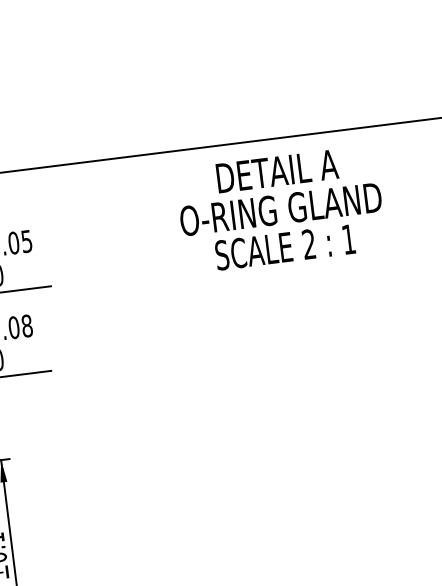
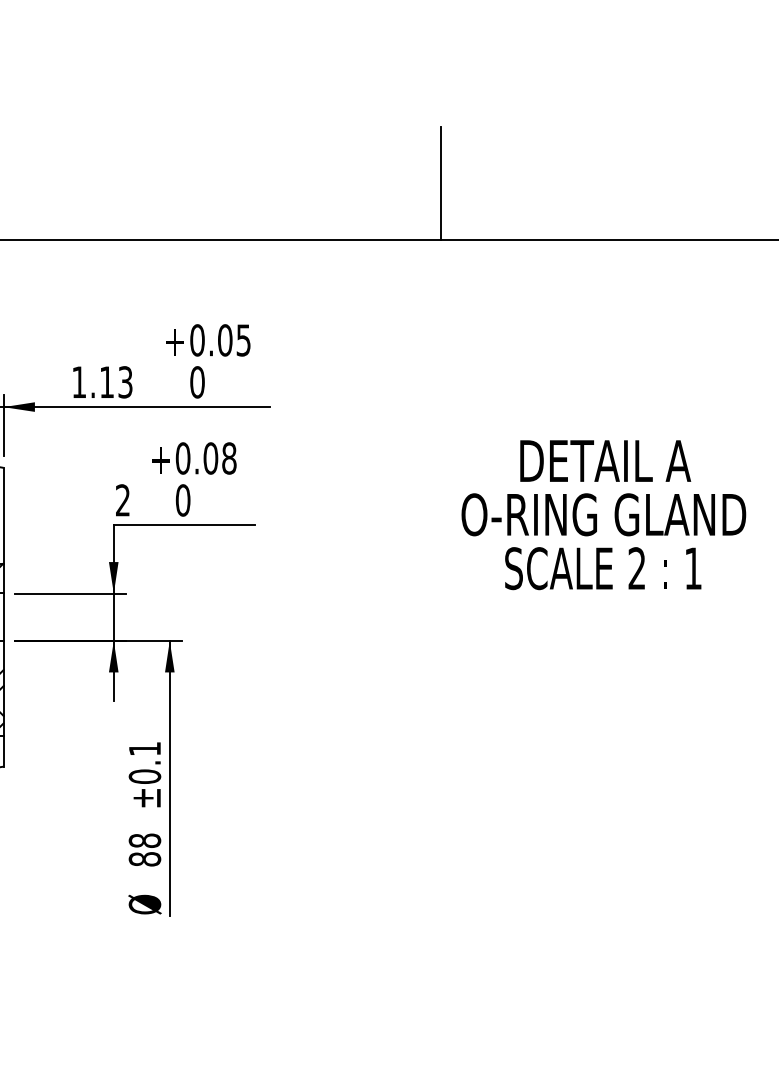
line: (152, 112) -> (441, 182), added
text: (280, 209) -> (603, 515), moved

